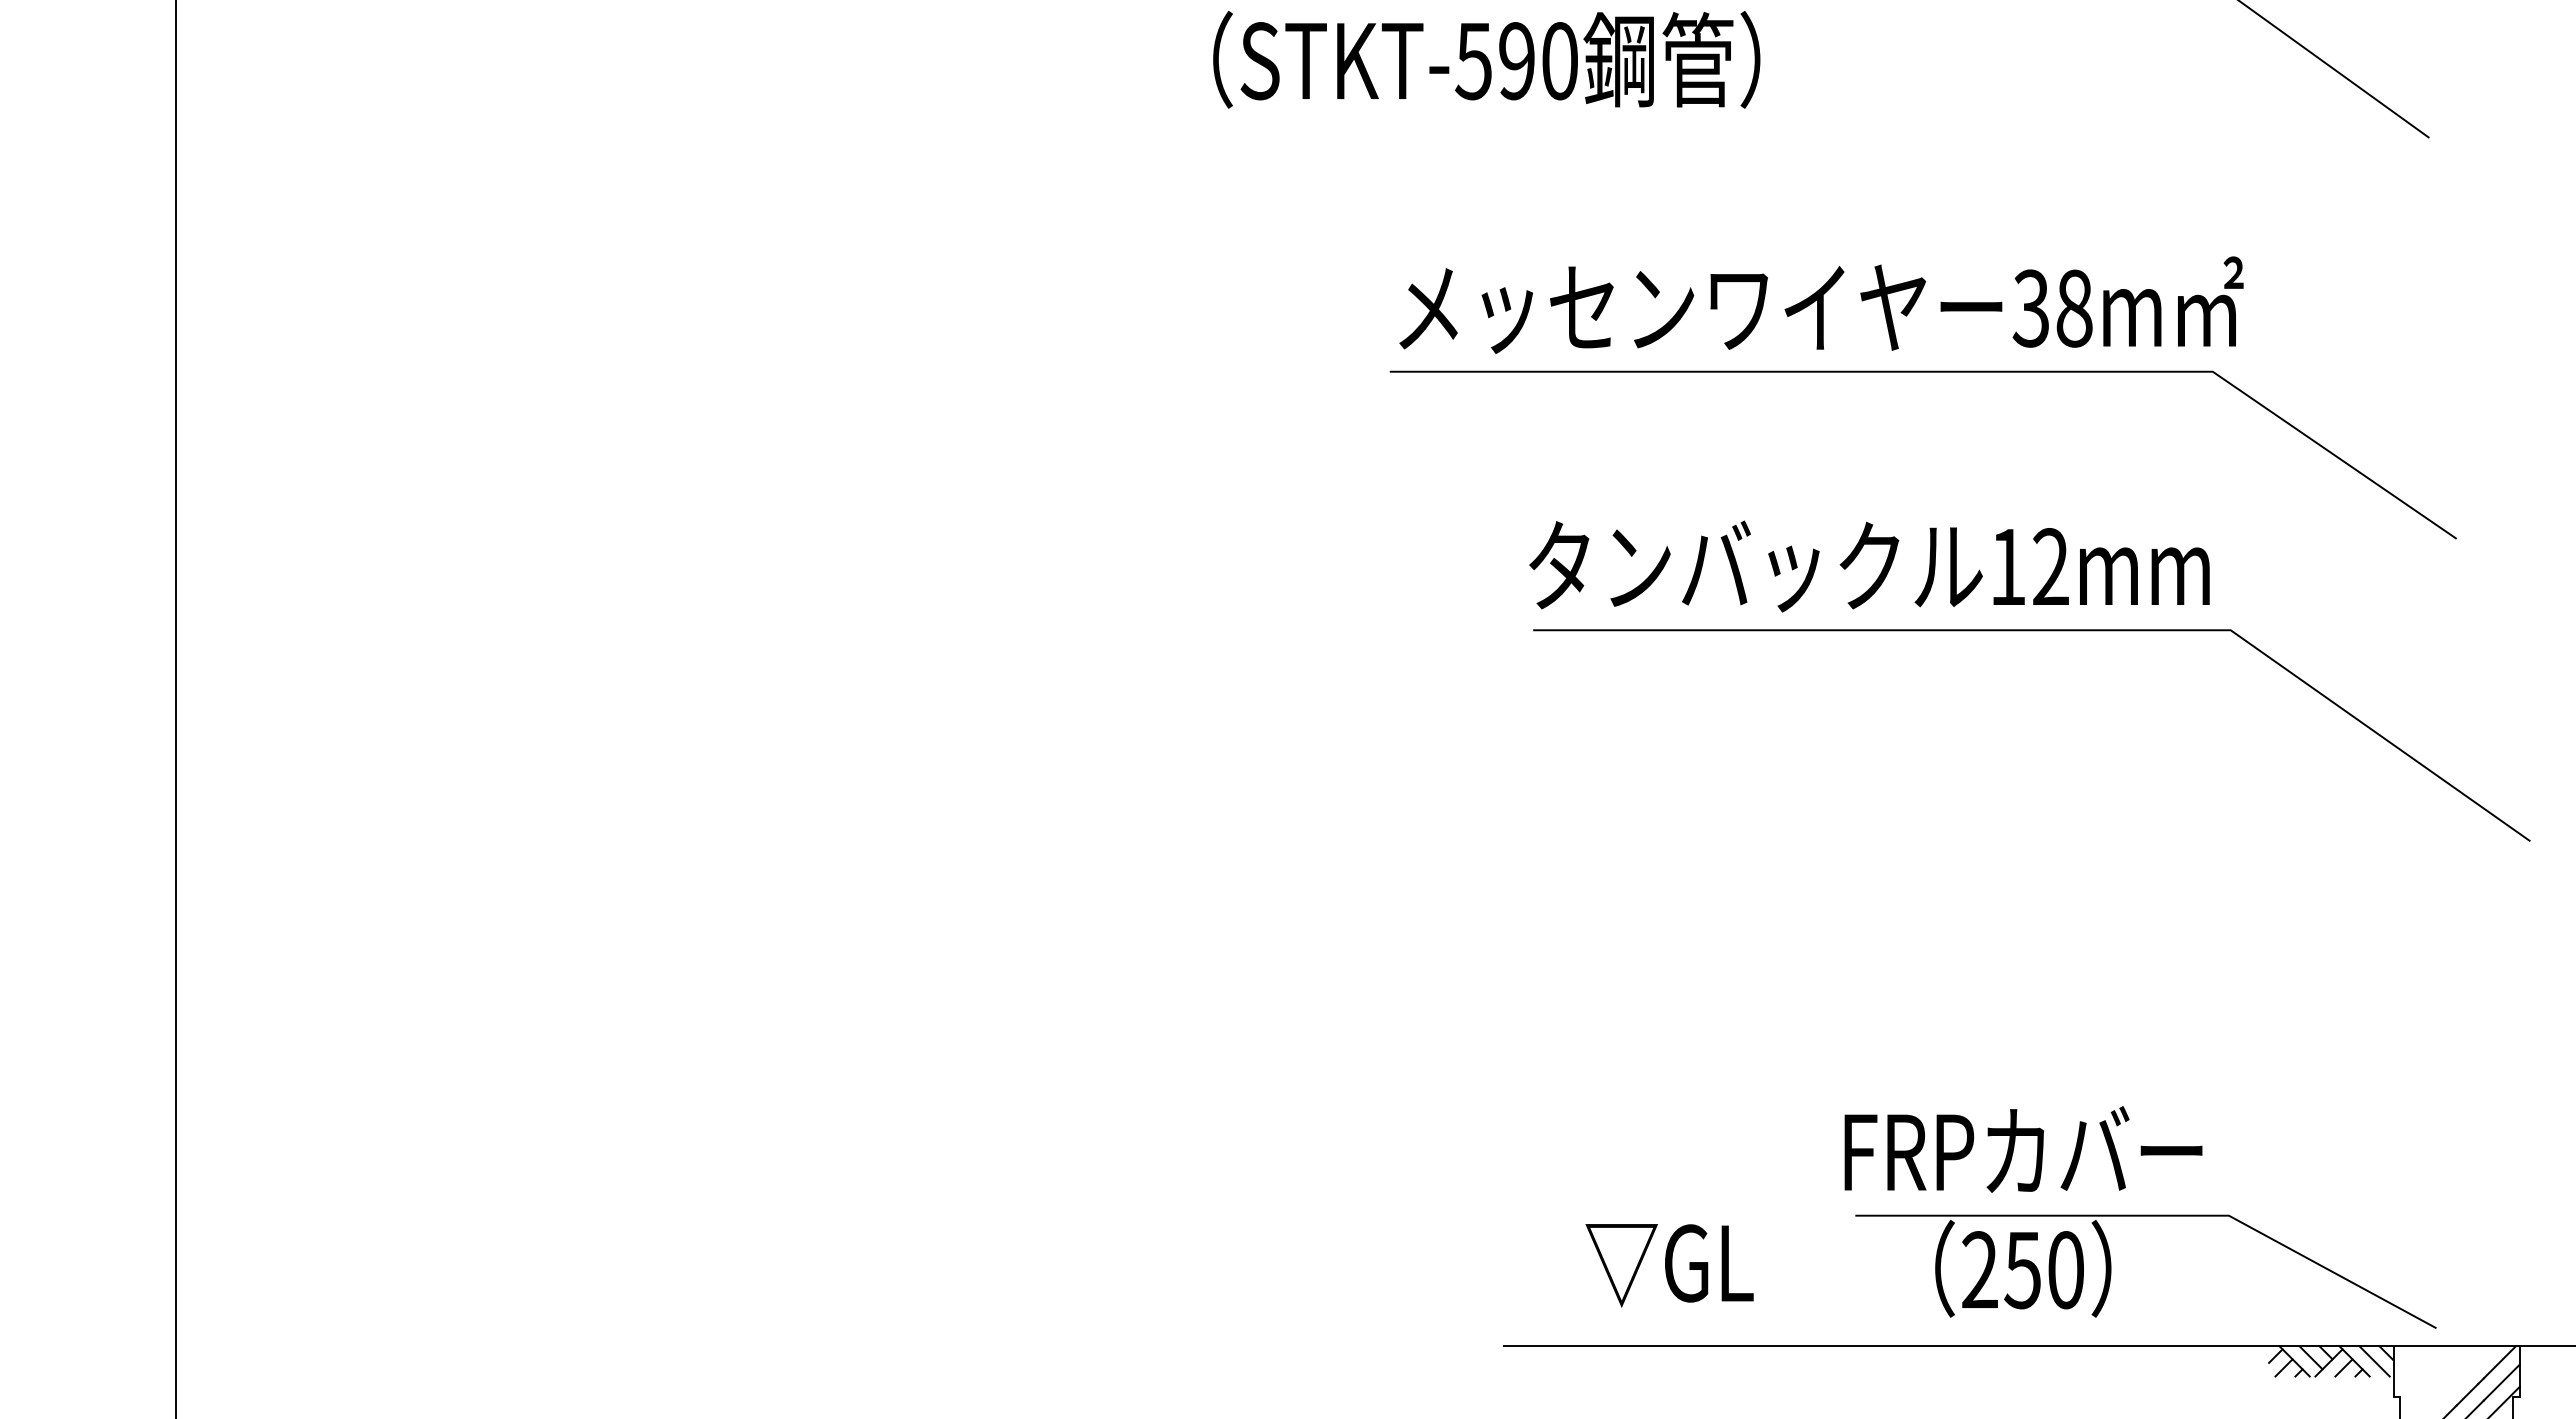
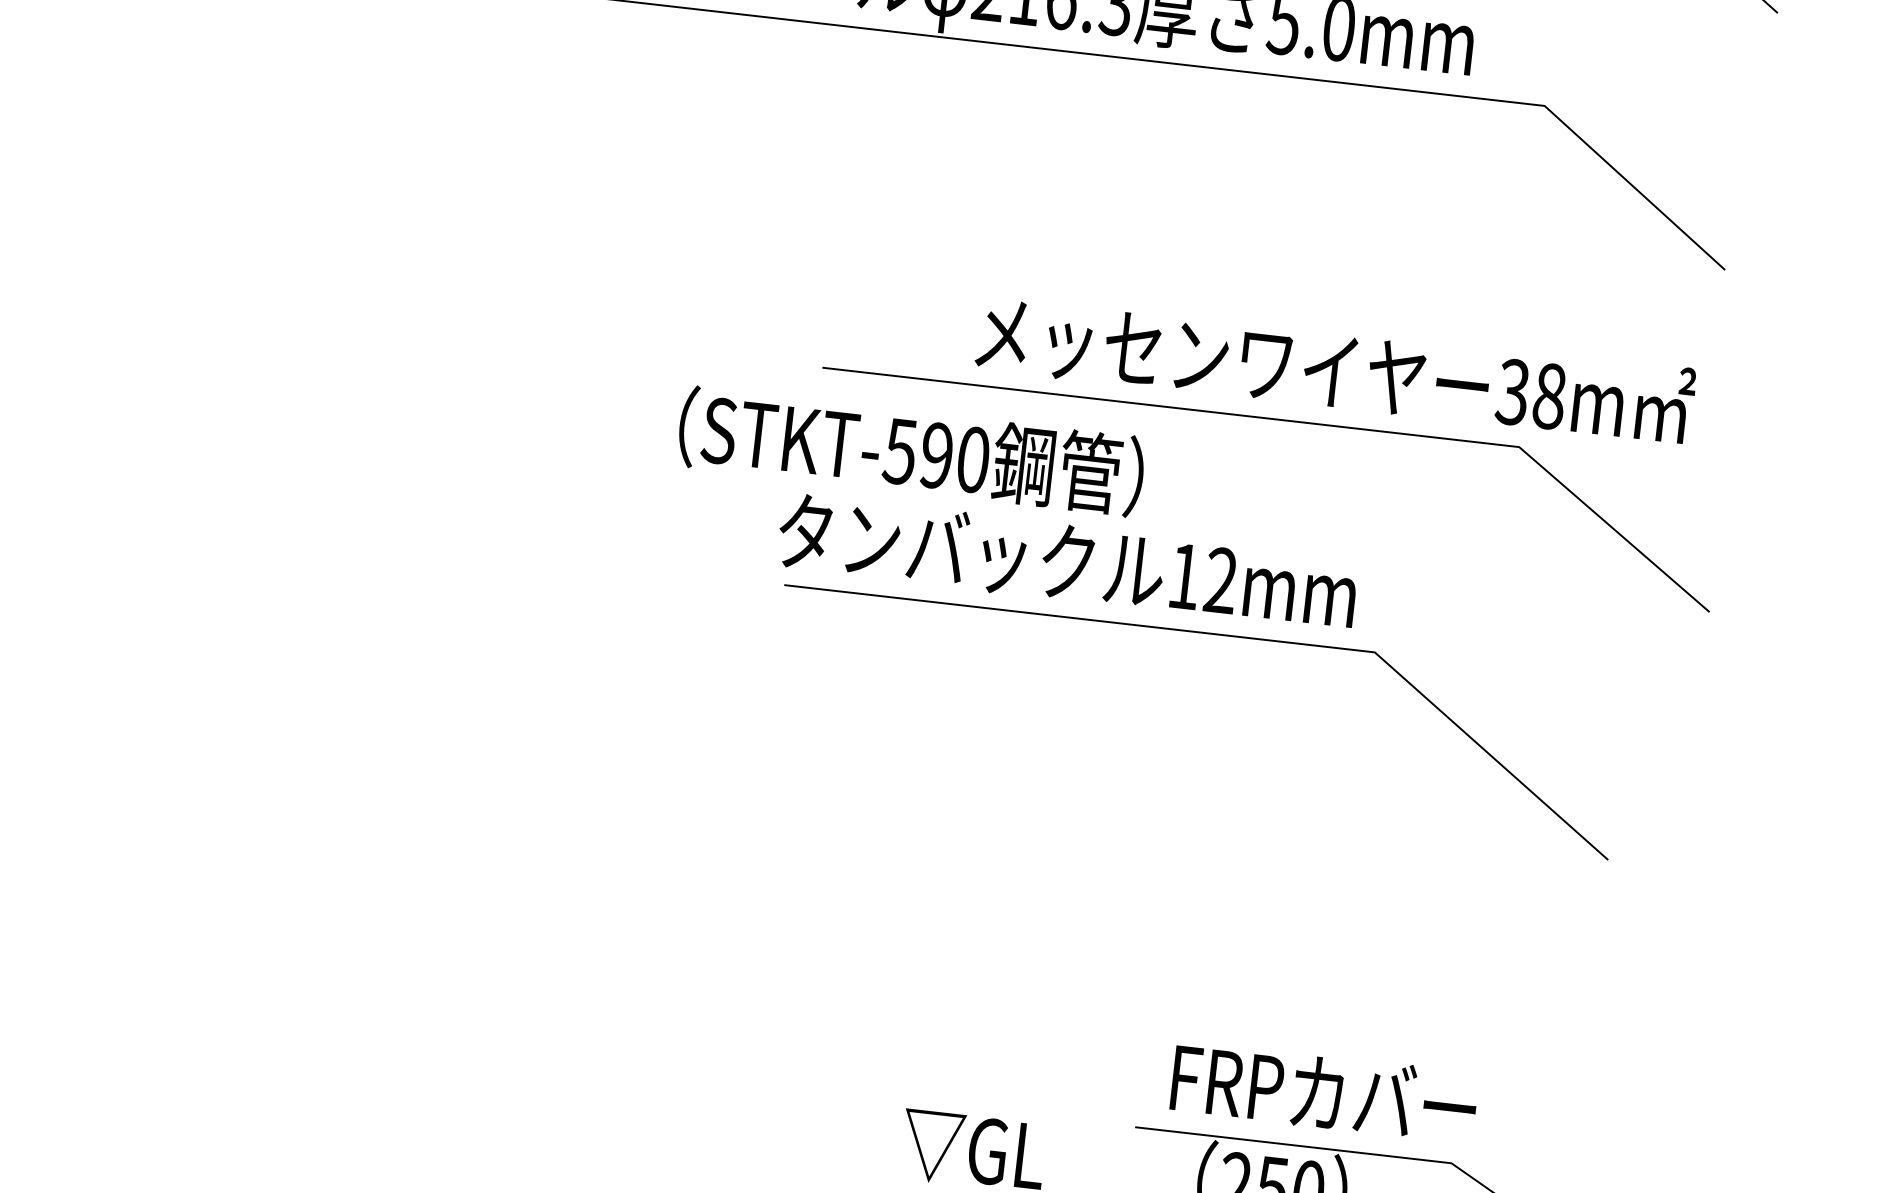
text: (1486, 59) -> (911, 451), moved
text: (1821, 304) -> (1335, 368), moved
text: (1869, 566) -> (1067, 562), moved
part: (2031, 631) -> (1206, 634), moved
text: (2023, 1149) -> (1324, 1092), moved

